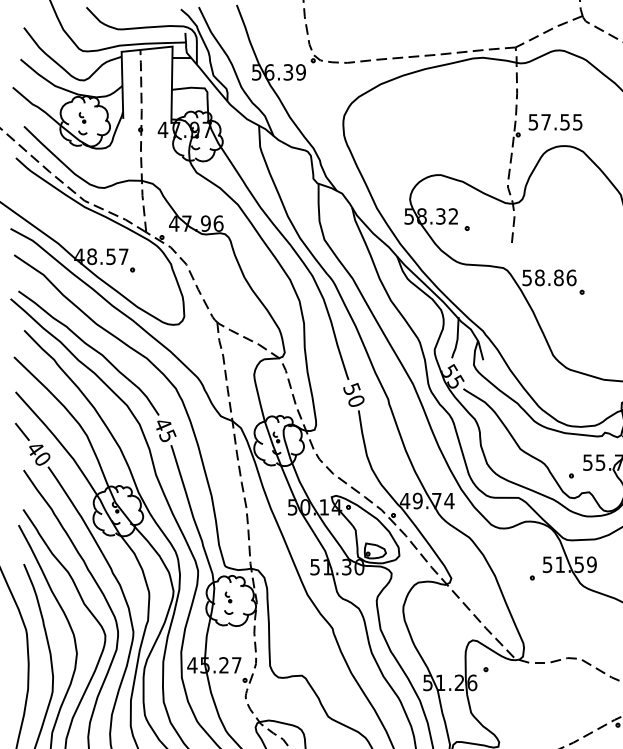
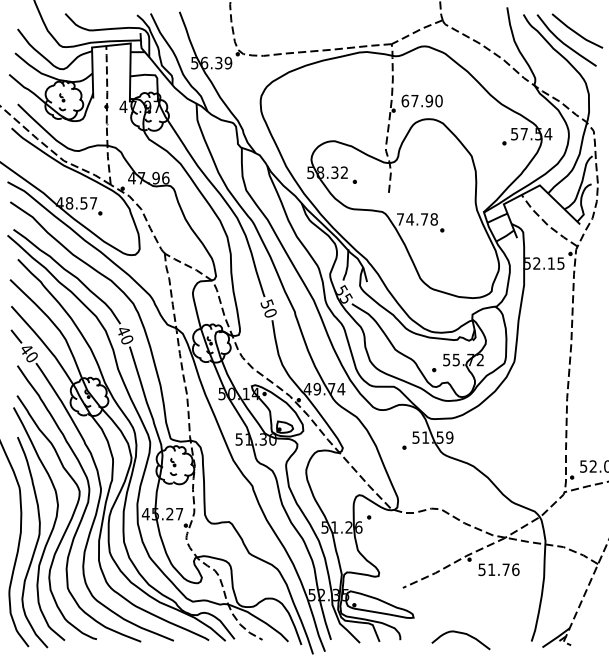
text: (554, 121) -> (421, 100), 57.55 -> 67.90
text: (549, 277) -> (417, 219), 58.86 -> 74.78
text: (166, 434) -> (126, 338), 45 -> 40

